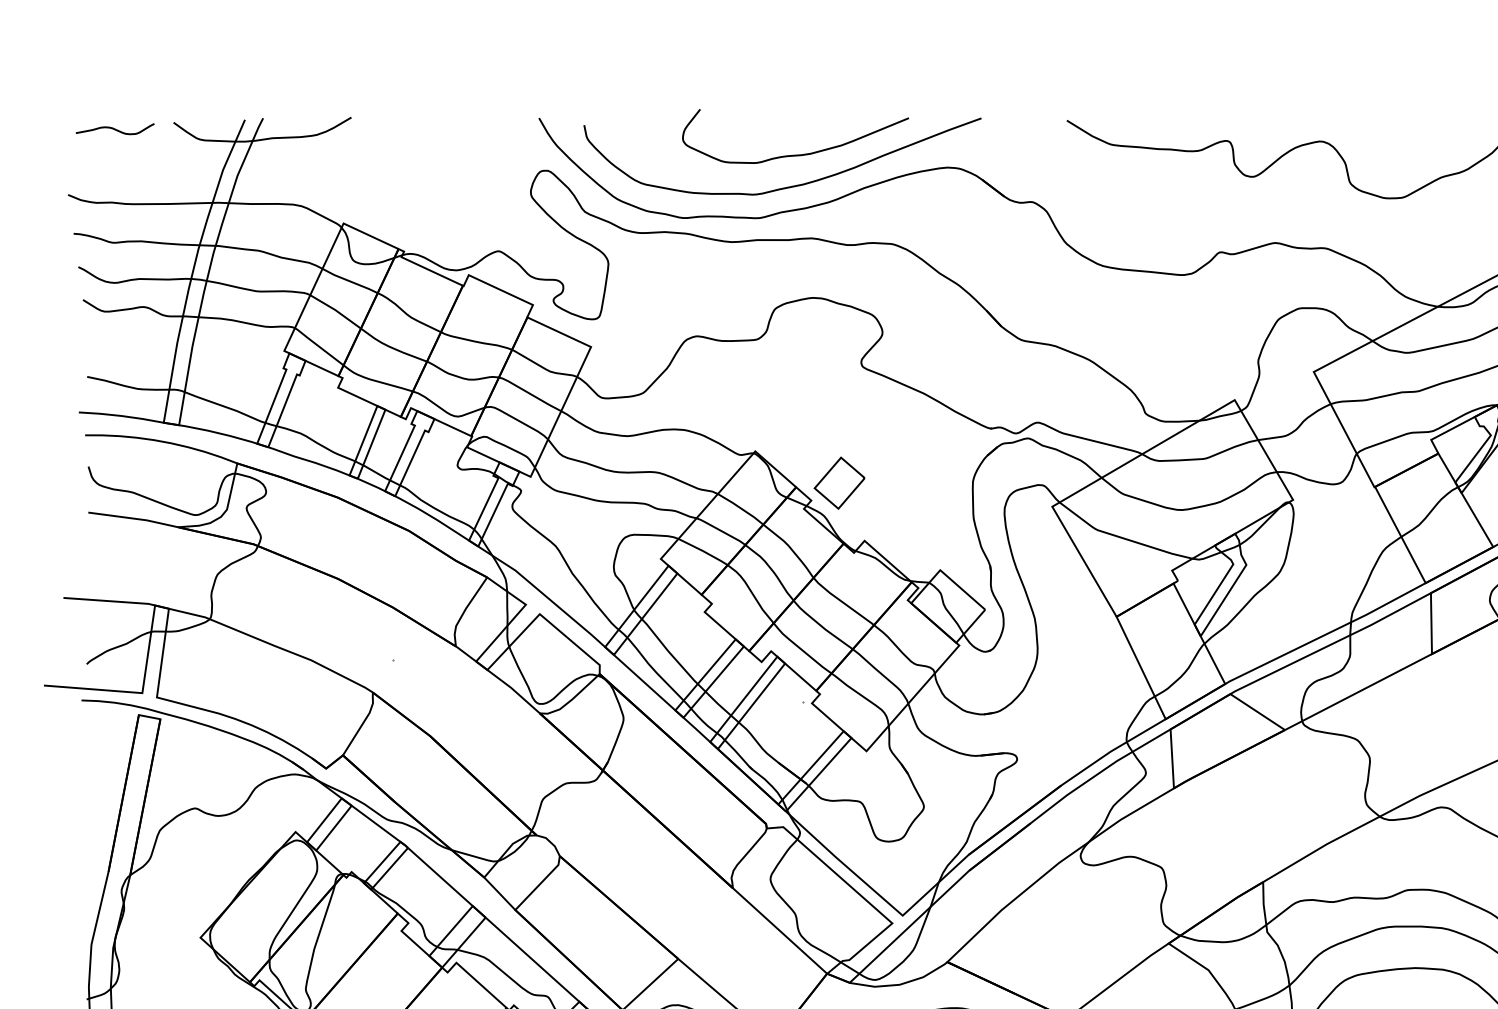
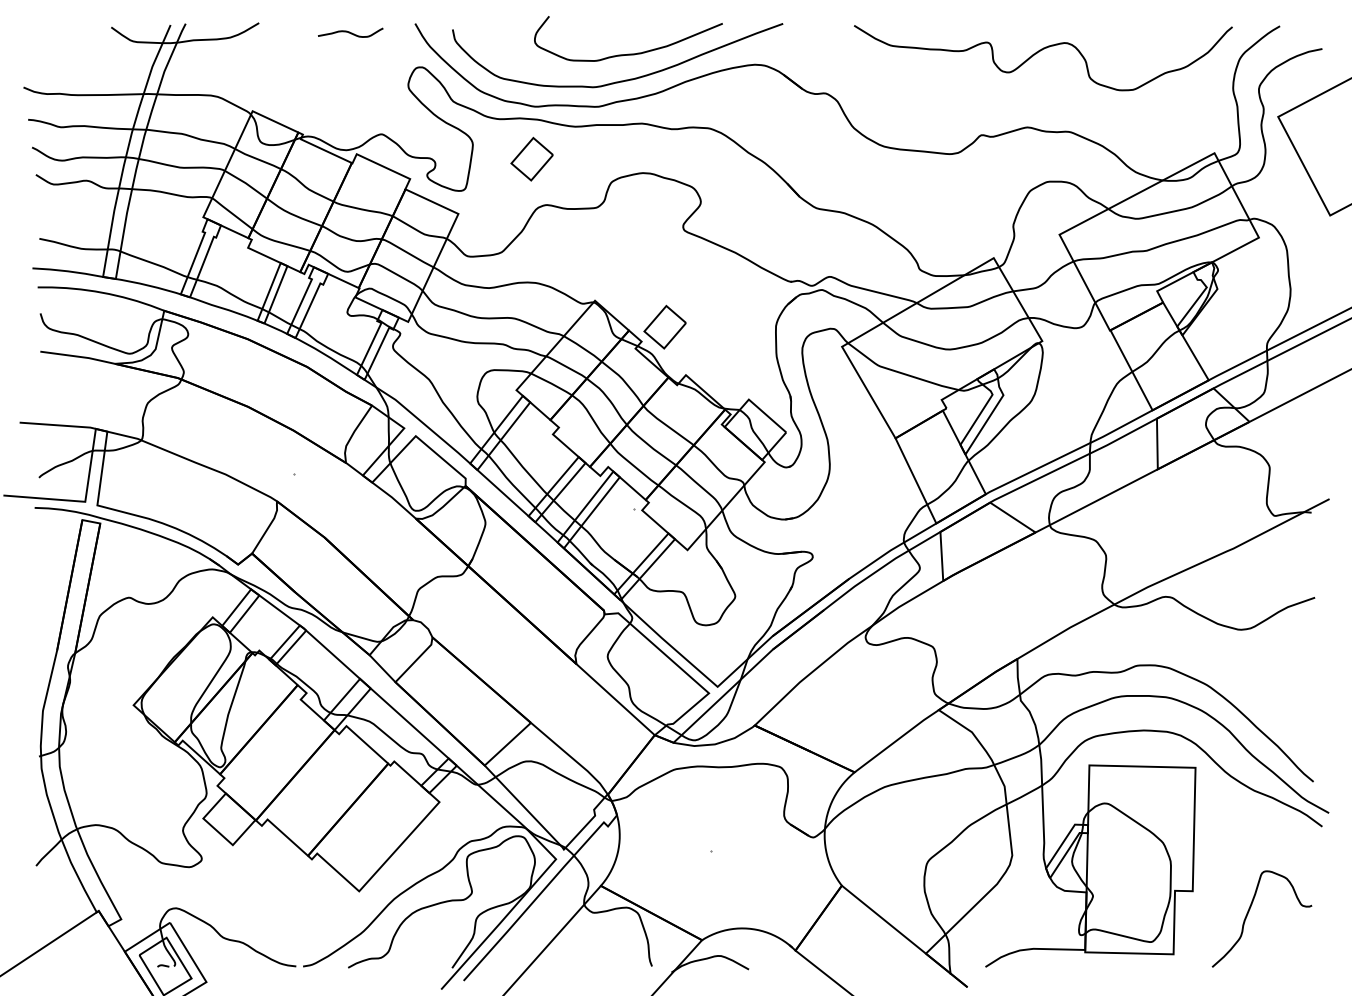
curve: (114, 128) -> (350, 32), moved
part: (678, 280) -> (531, 158), added

